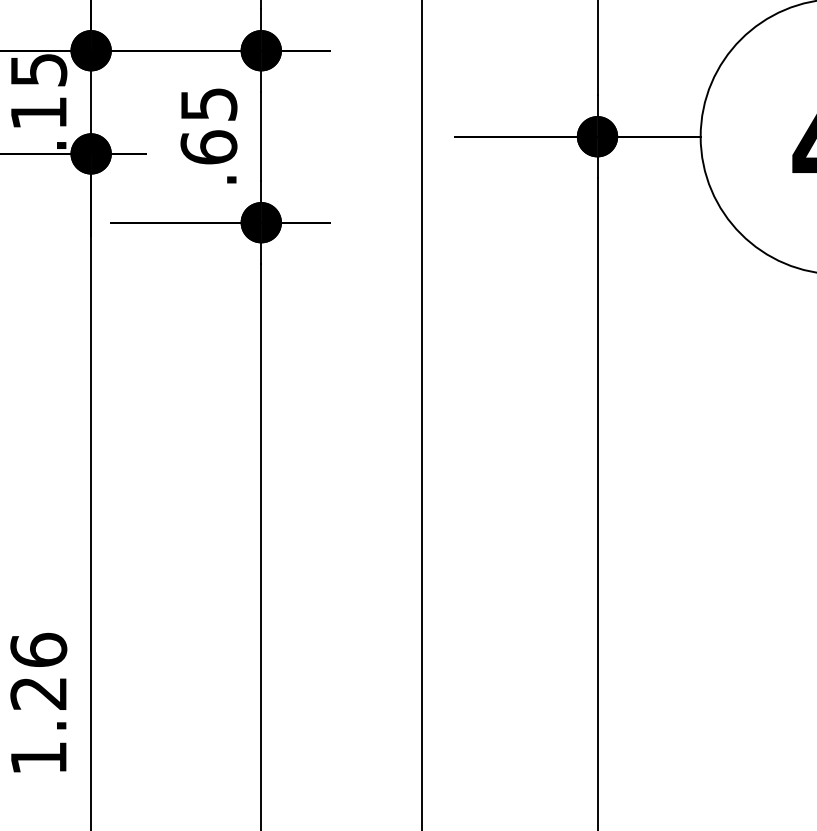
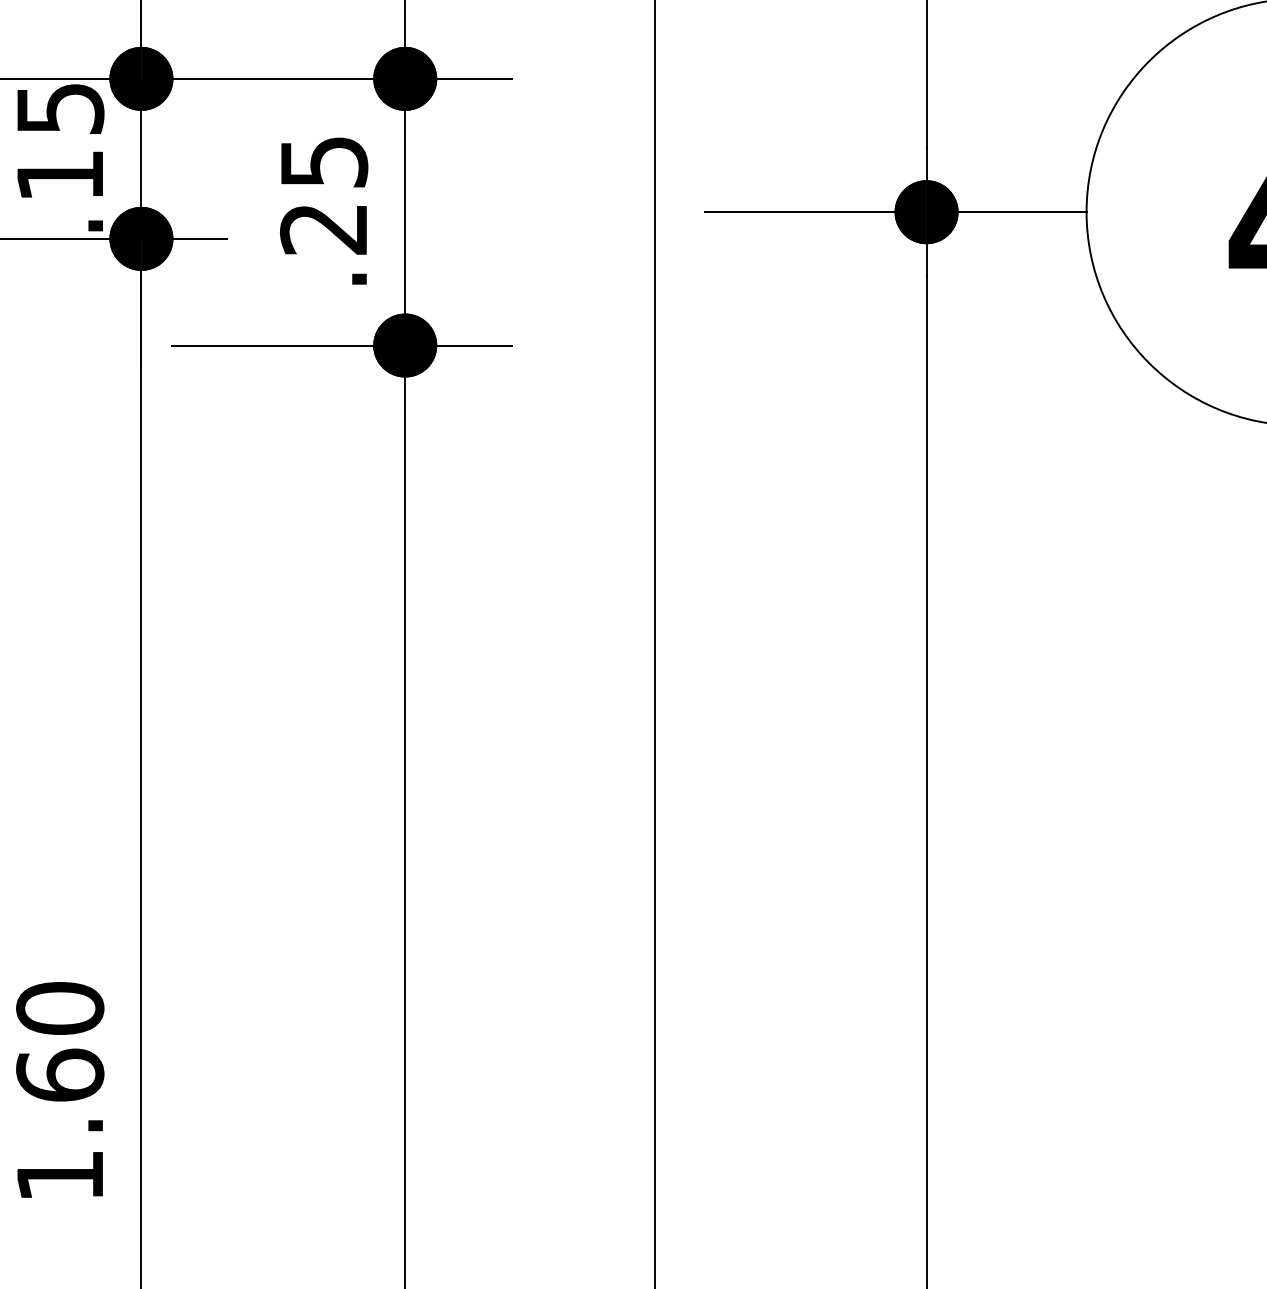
text: (208, 147) -> (323, 228), .65 -> .25
text: (38, 671) -> (59, 1041), 1.26 -> 1.60

